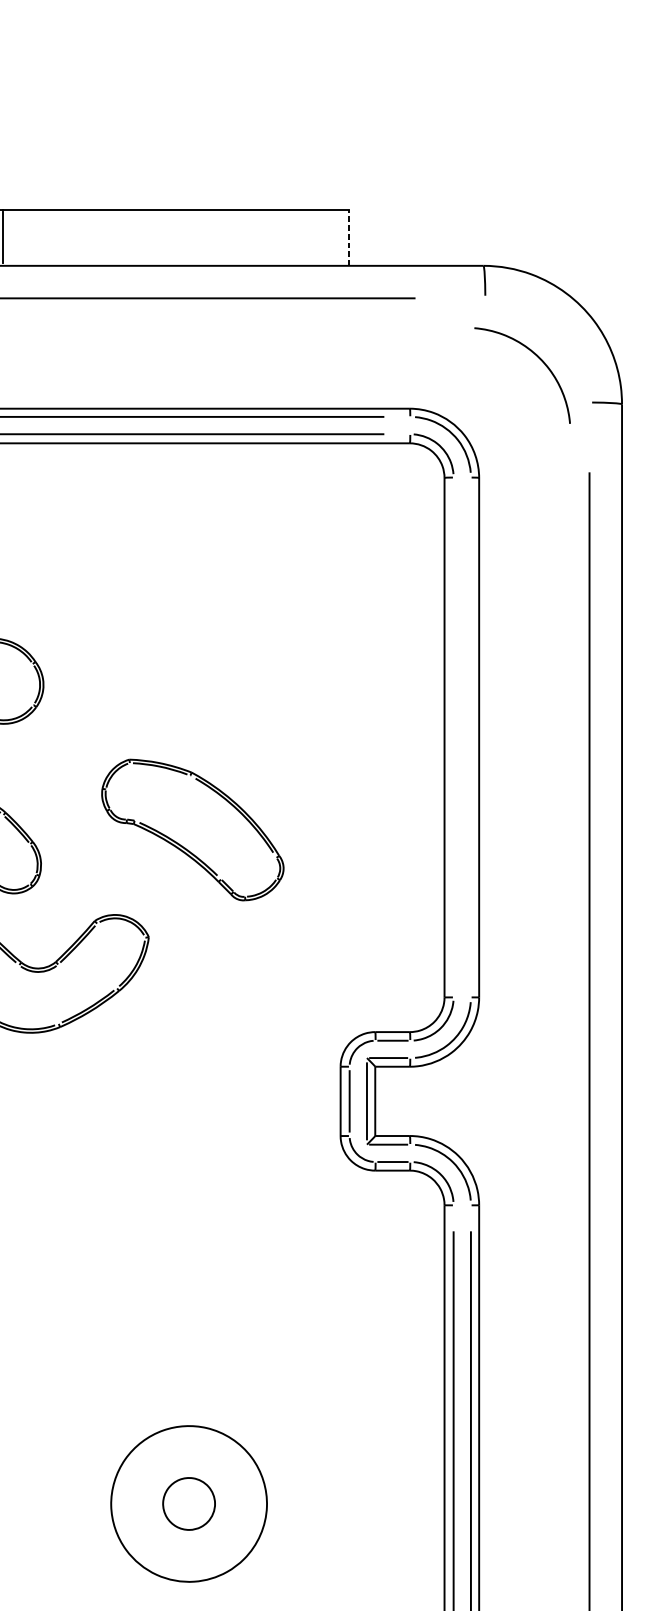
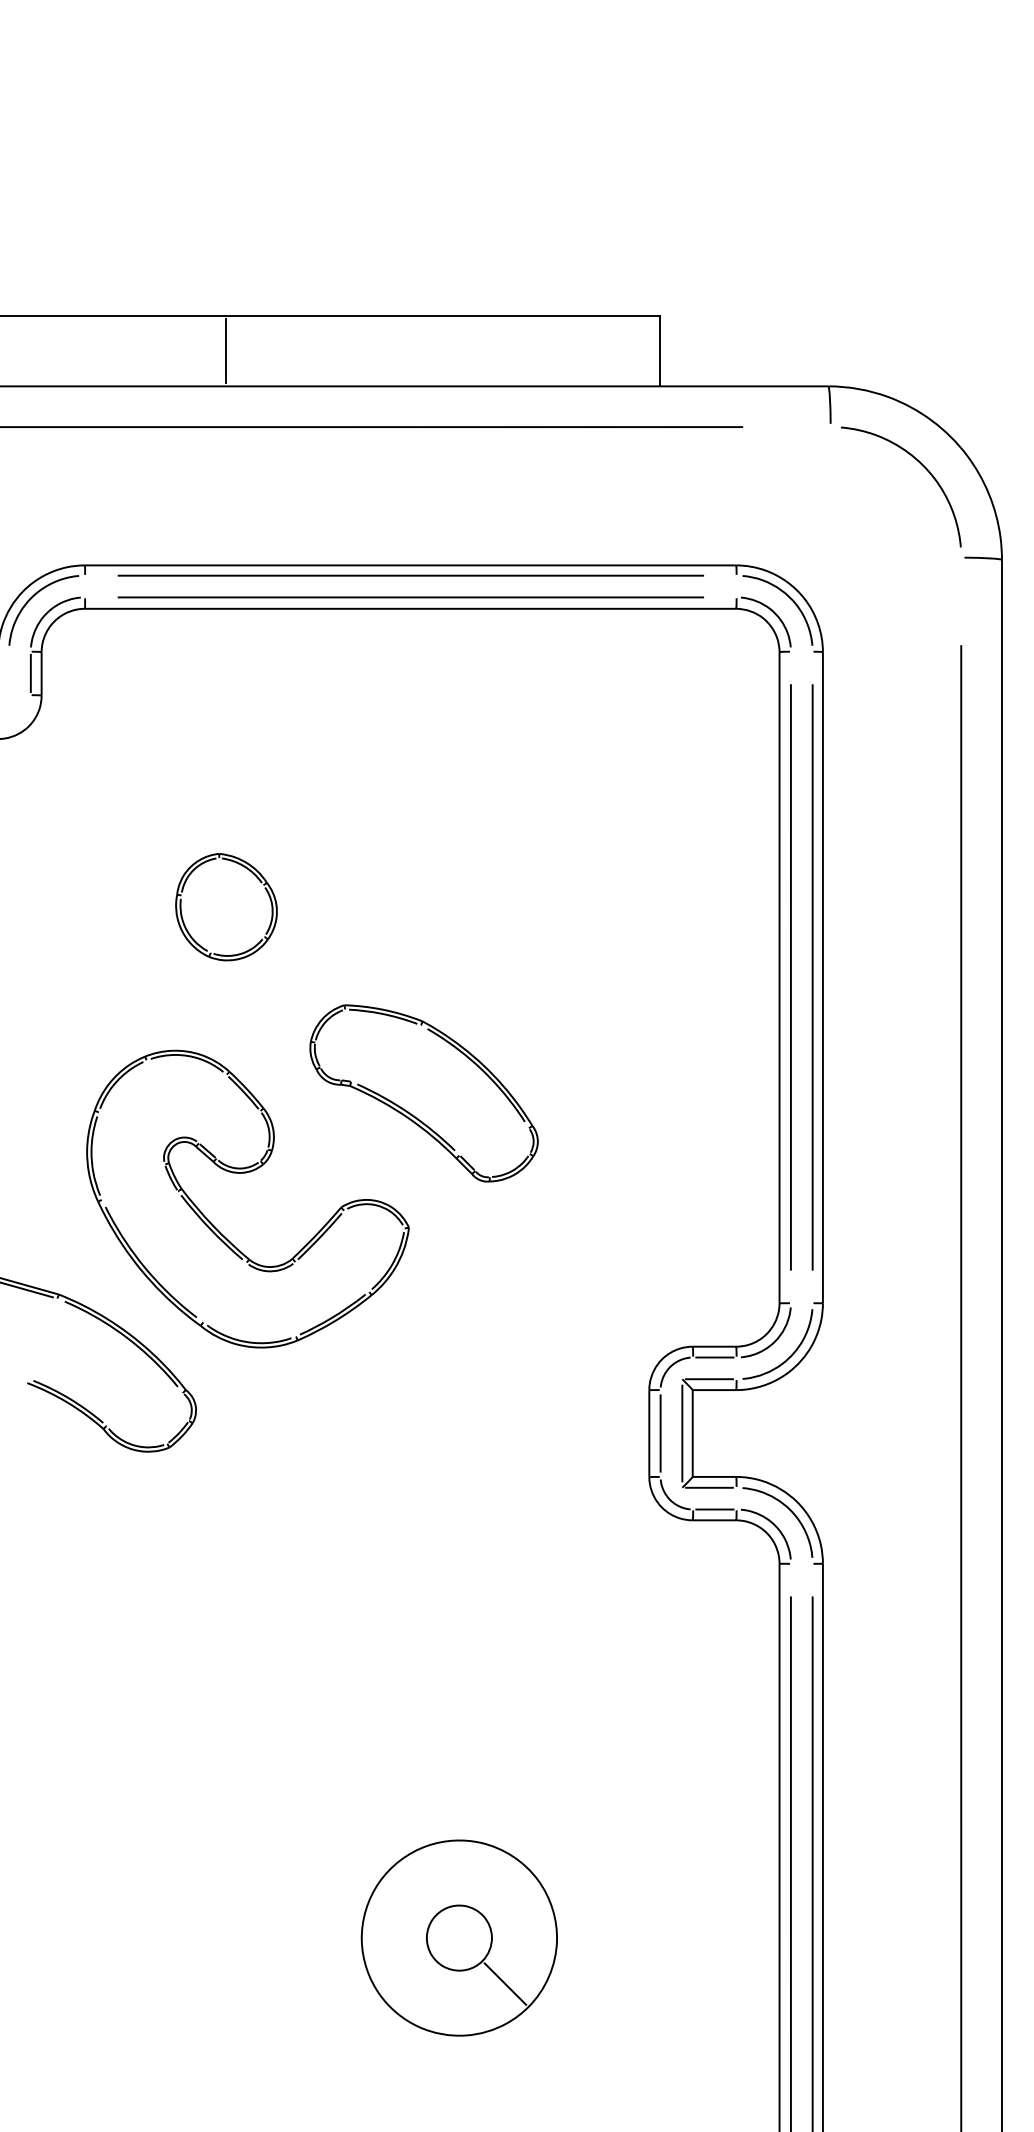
line: (349, 237) -> (660, 350), dashed -> solid
curve: (538, 358) -> (921, 465), moved
line: (453, 737) -> (790, 977), added
line: (470, 737) -> (812, 977), added
part: (192, 830) -> (423, 1093), moved
line: (225, 1540) -> (505, 1983), added

